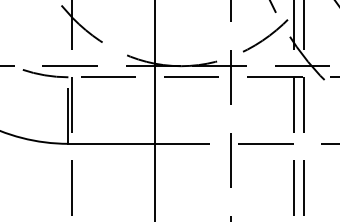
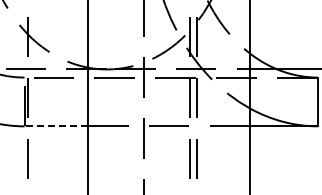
line: (112, 144) -> (56, 126), solid -> dashed

